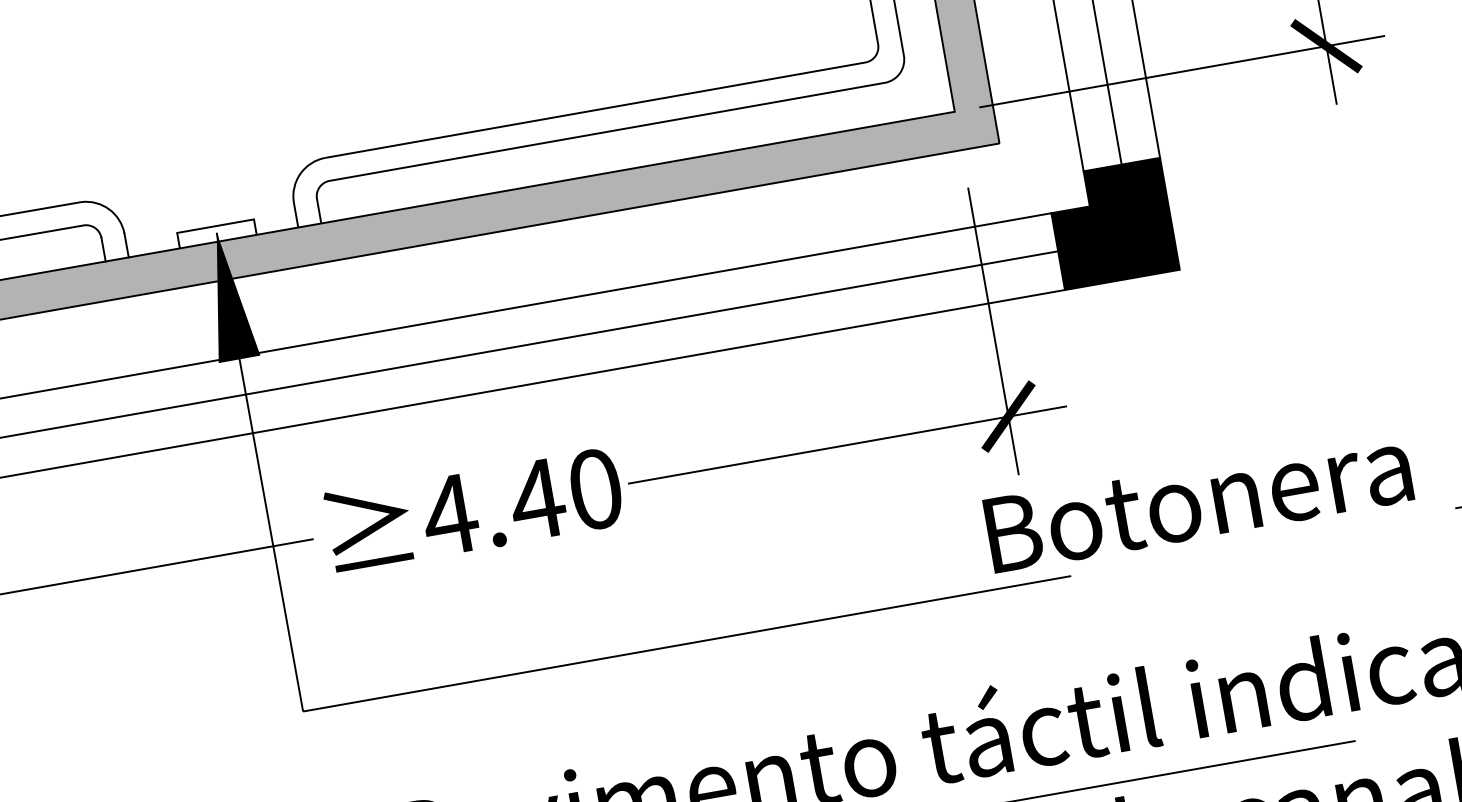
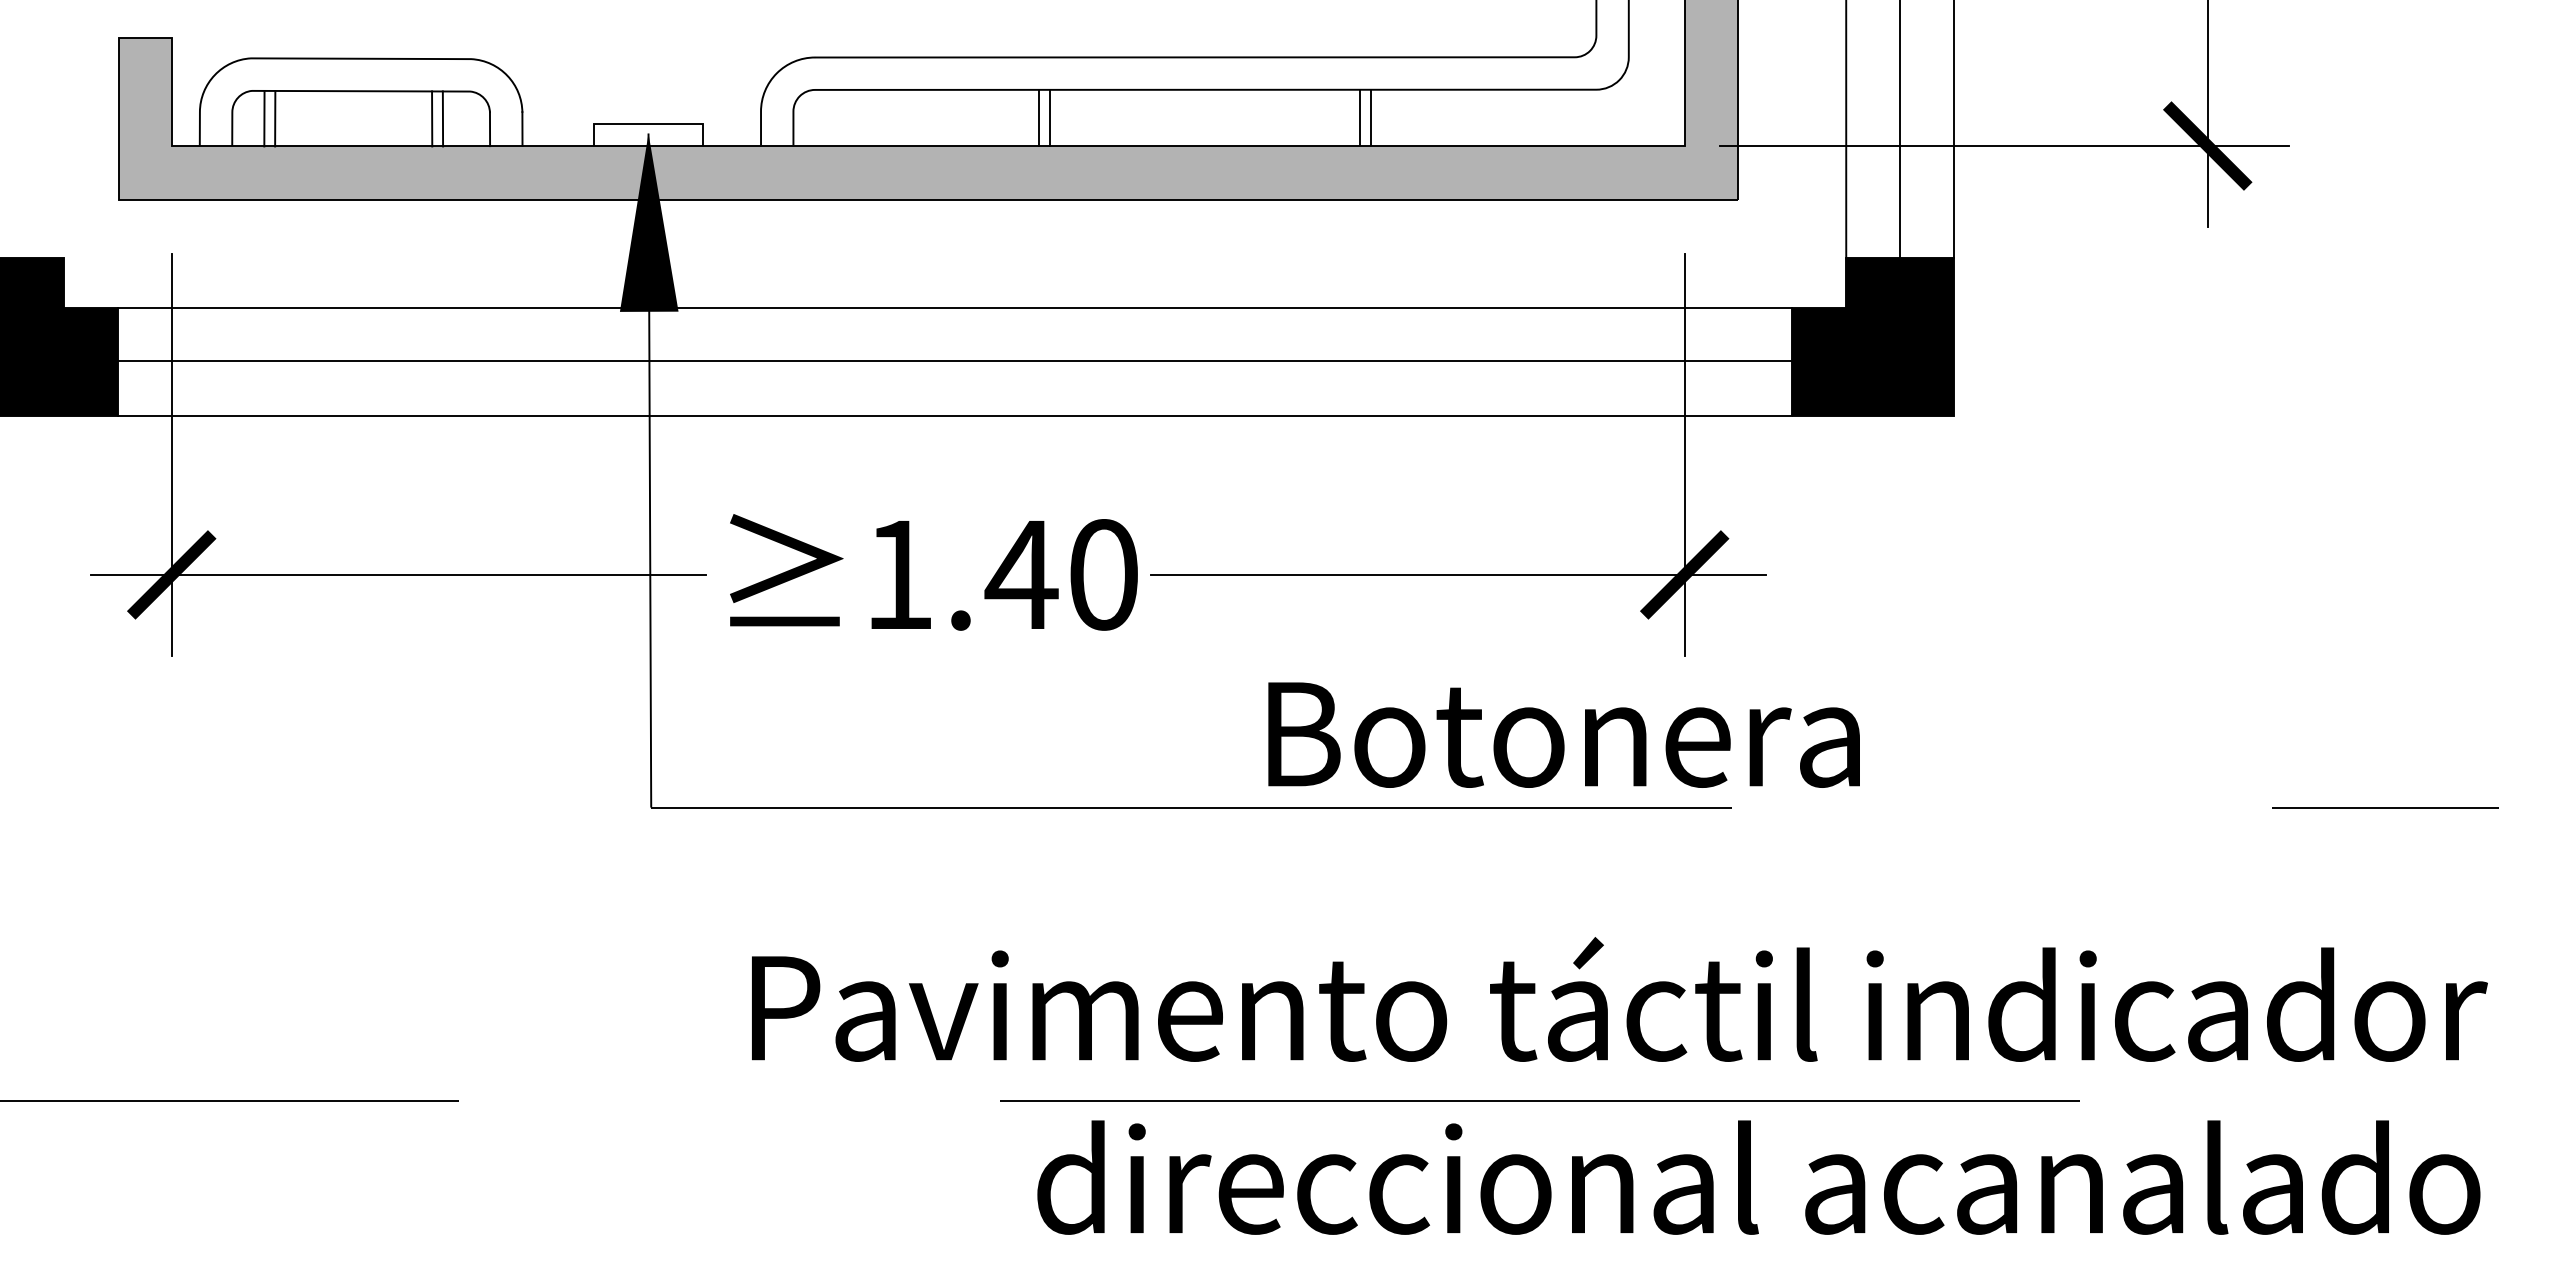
line: (727, 130) -> (1370, 117), added
line: (720, 132) -> (1360, 117), added
line: (499, 171) -> (1049, 118), added
line: (492, 173) -> (1038, 118), added
line: (68, 247) -> (442, 118), added
line: (61, 249) -> (432, 118), added
text: (1198, 500) -> (1563, 734), moved
text: (449, 514) -> (898, 574), 4.40 -> 1.40

